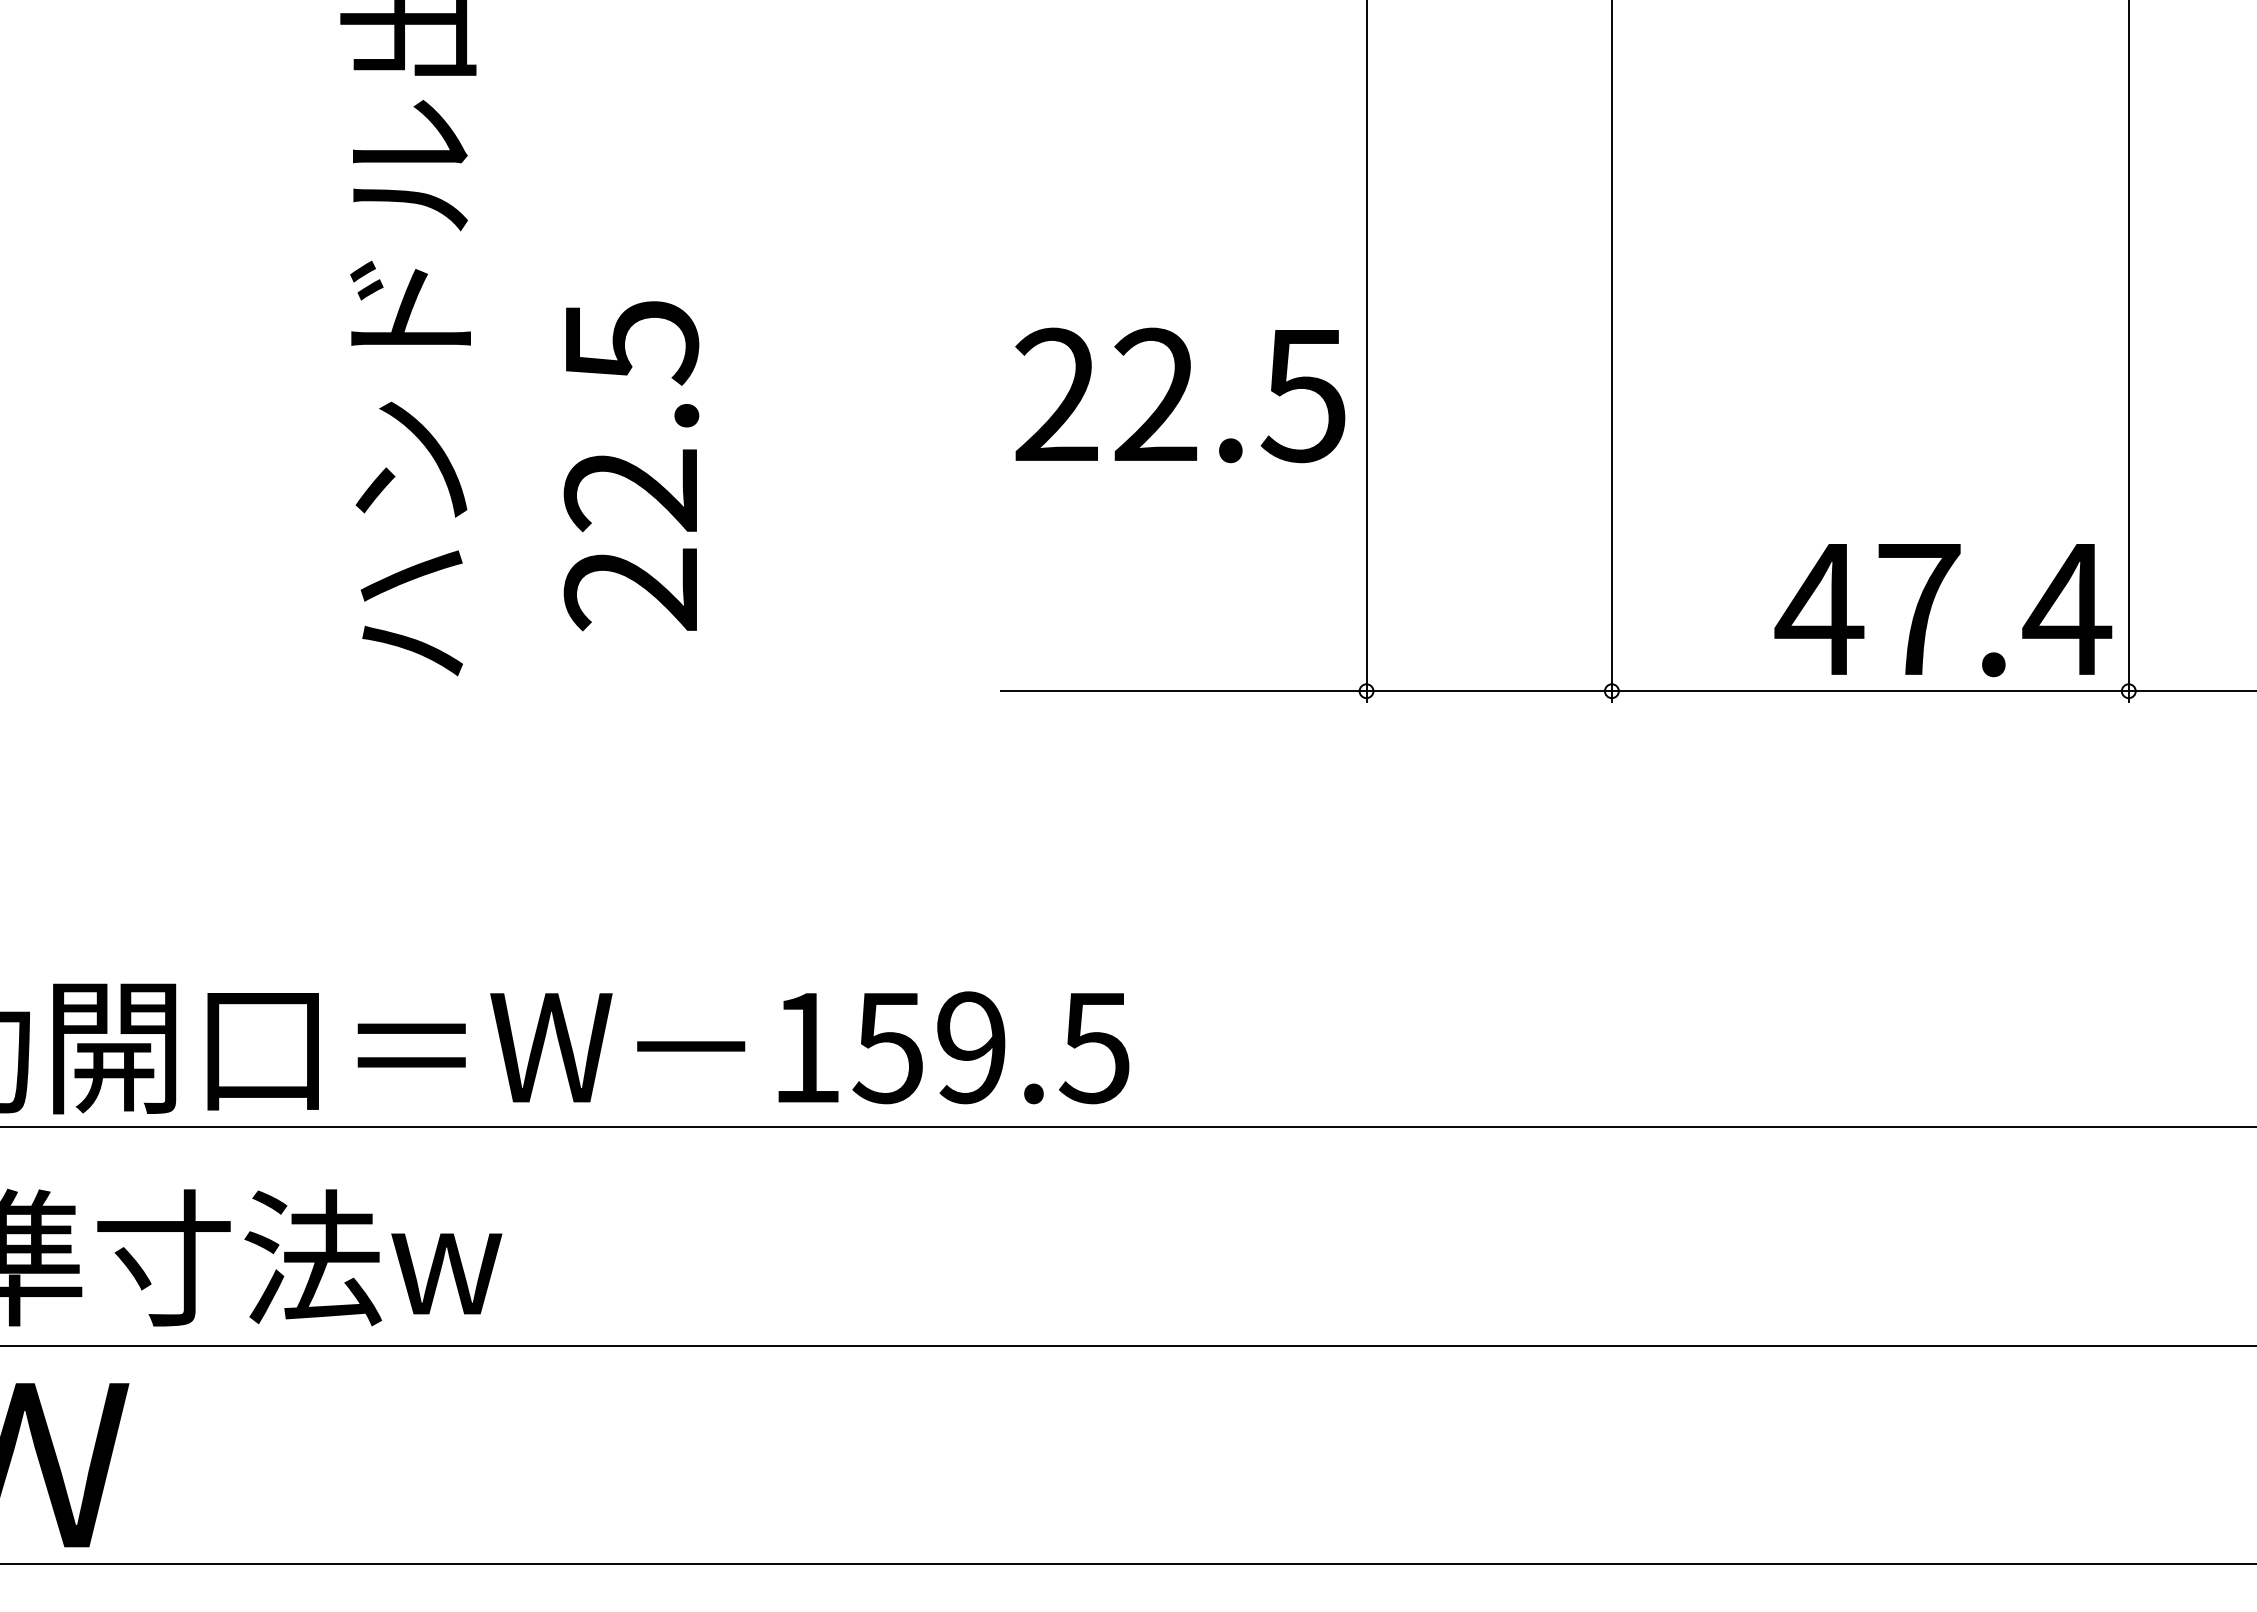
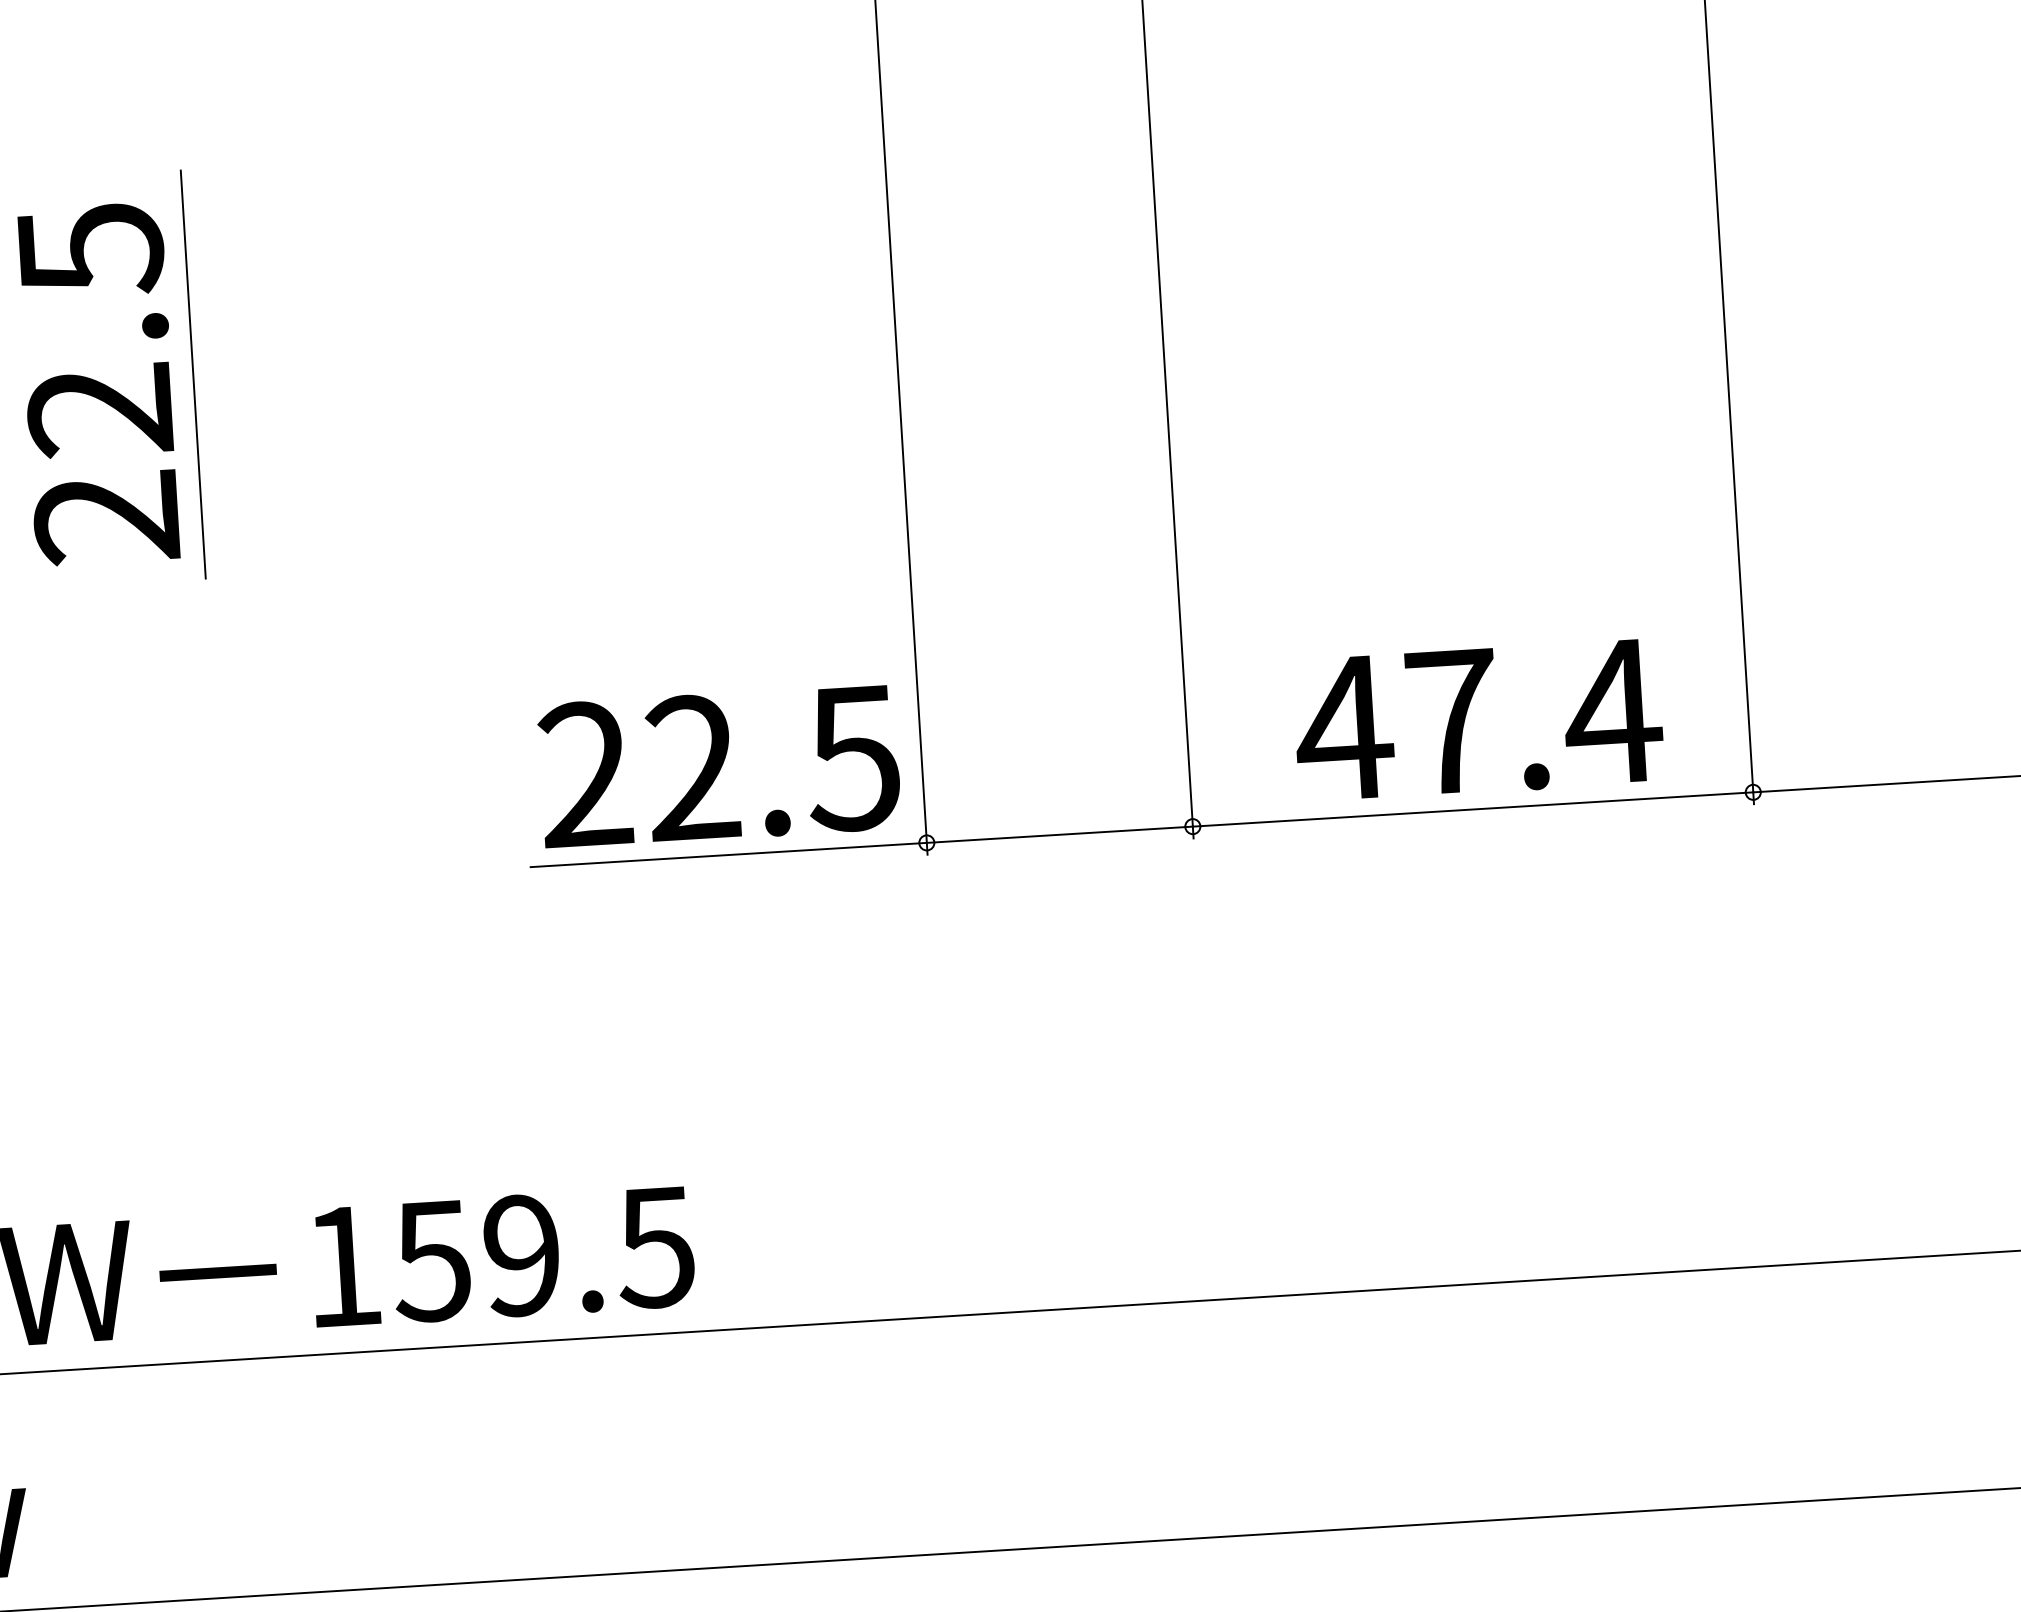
line: (718, 219) -> (192, 374), added
text: (1180, 395) -> (719, 766), moved
text: (631, 466) -> (98, 384), moved
text: (1943, 610) -> (1478, 721), moved

